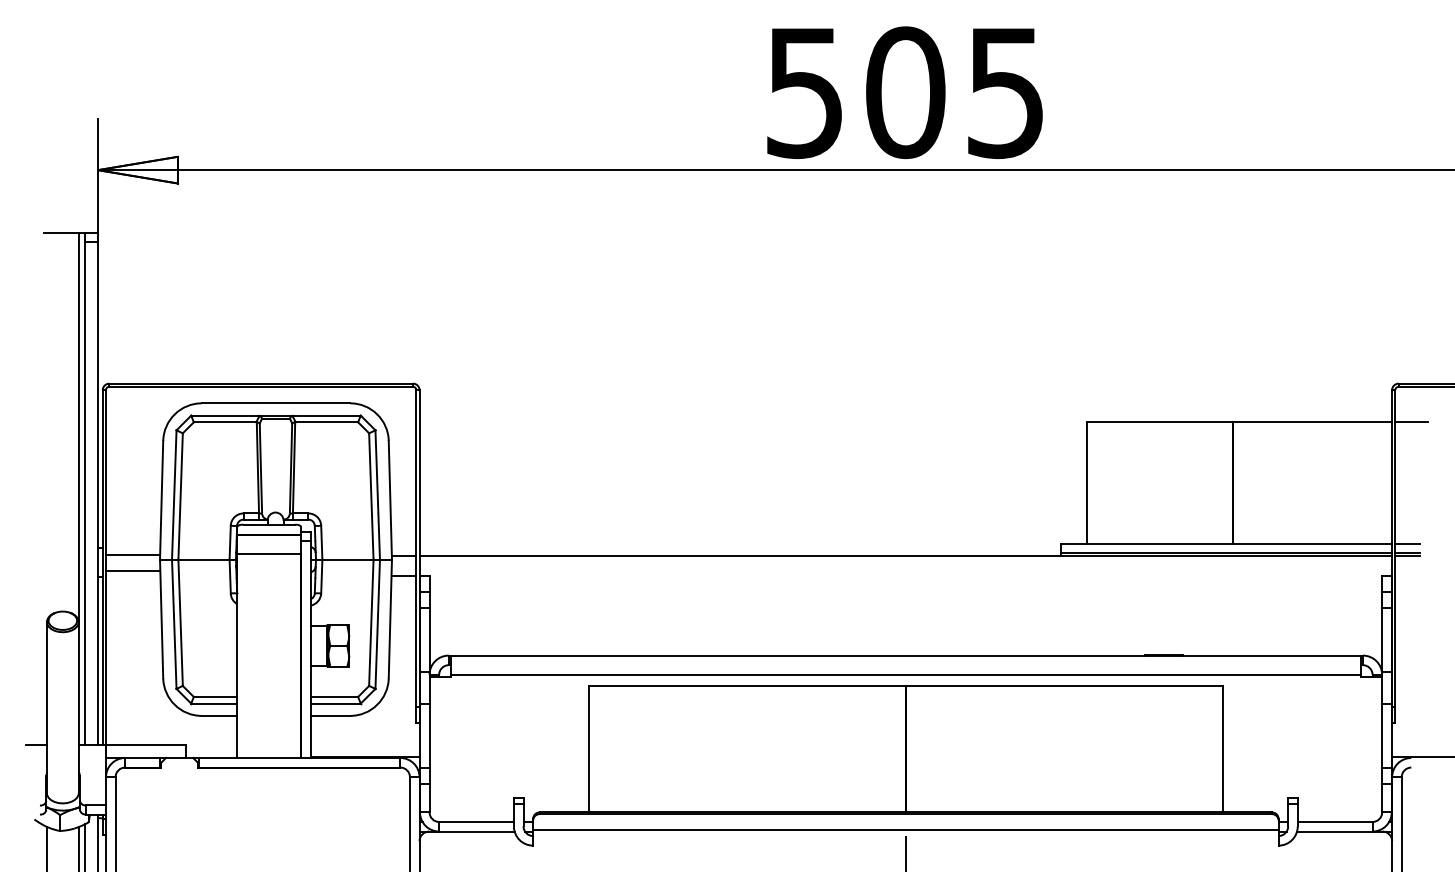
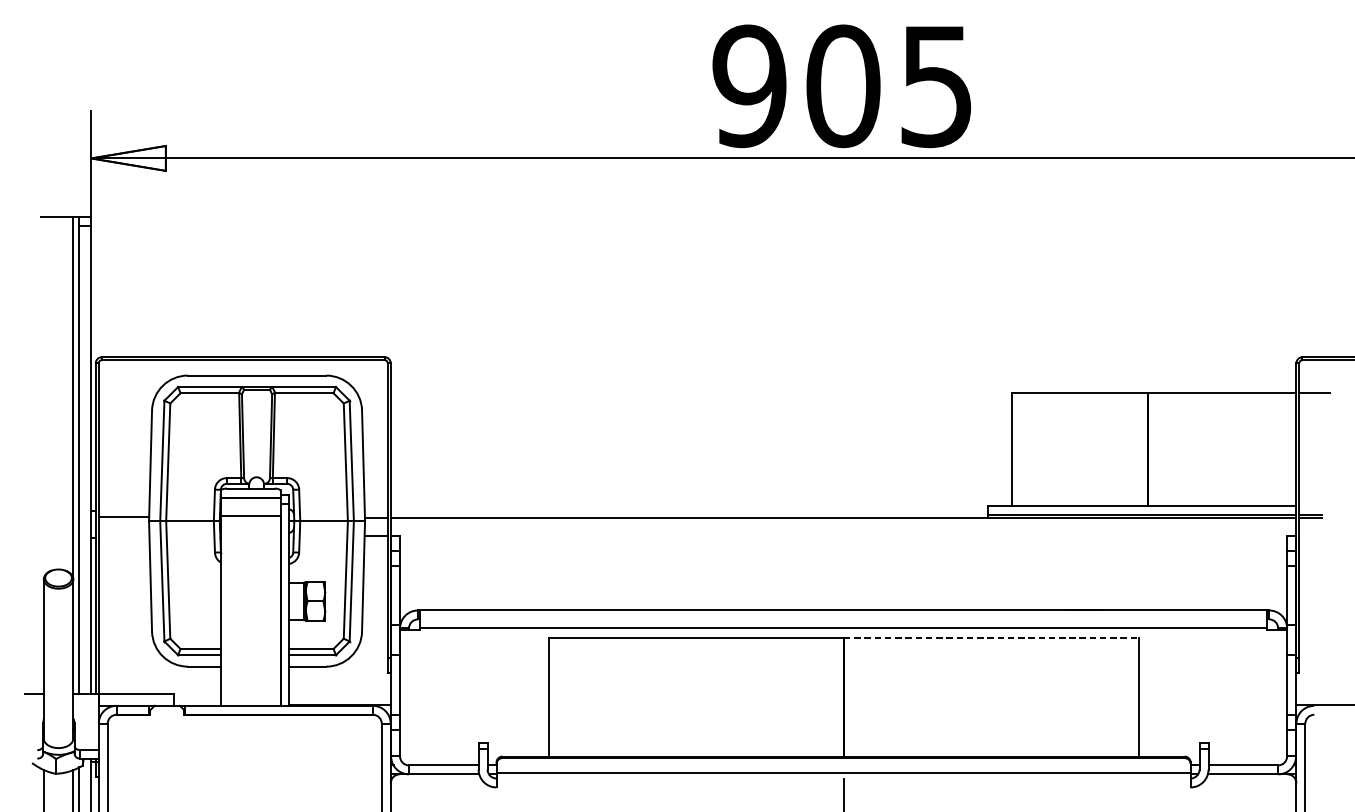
text: (804, 92) -> (749, 86), 505 -> 905
line: (1407, 543) -> (1310, 506), removed
line: (133, 570) -> (124, 531), removed
line: (1064, 685) -> (991, 638), solid -> dashed

